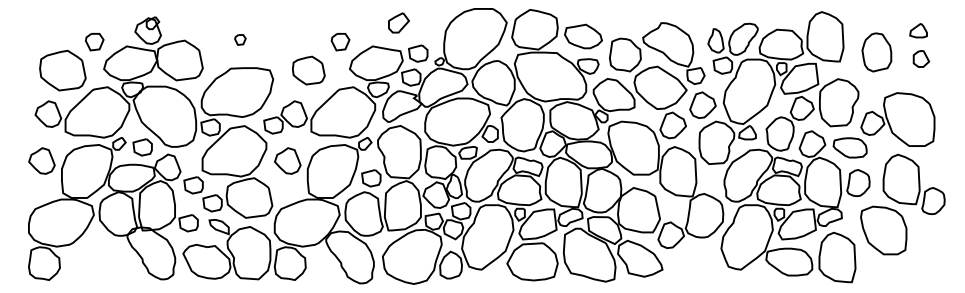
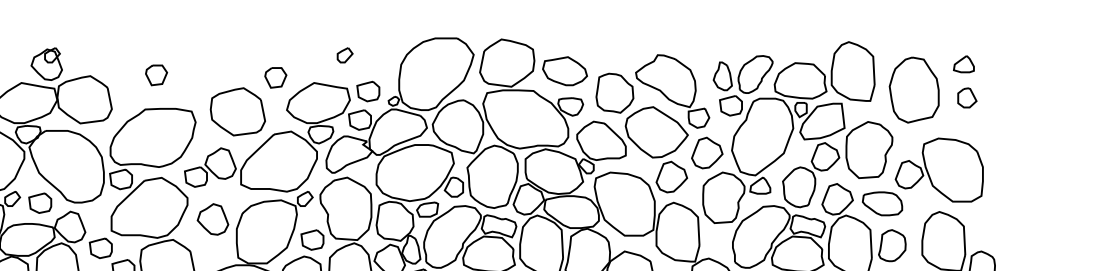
part: (398, 23) -> (344, 55), size x0.62
part: (240, 39) -> (156, 74), size x1.67
part: (876, 52) -> (913, 90), size x1.43
part: (308, 70) -> (237, 111), size x1.43

